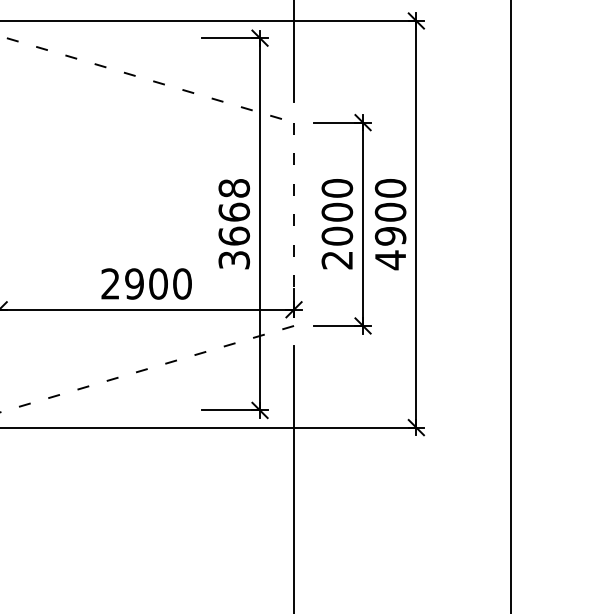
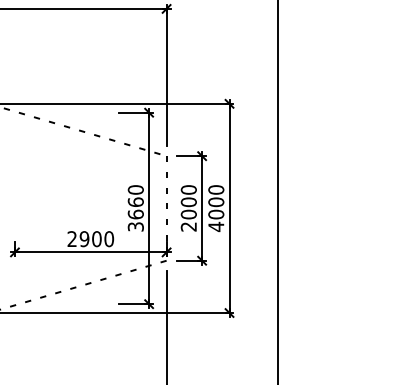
text: (233, 187) -> (135, 189), 3668 -> 3660
text: (391, 236) -> (216, 214), 4900 -> 4000

